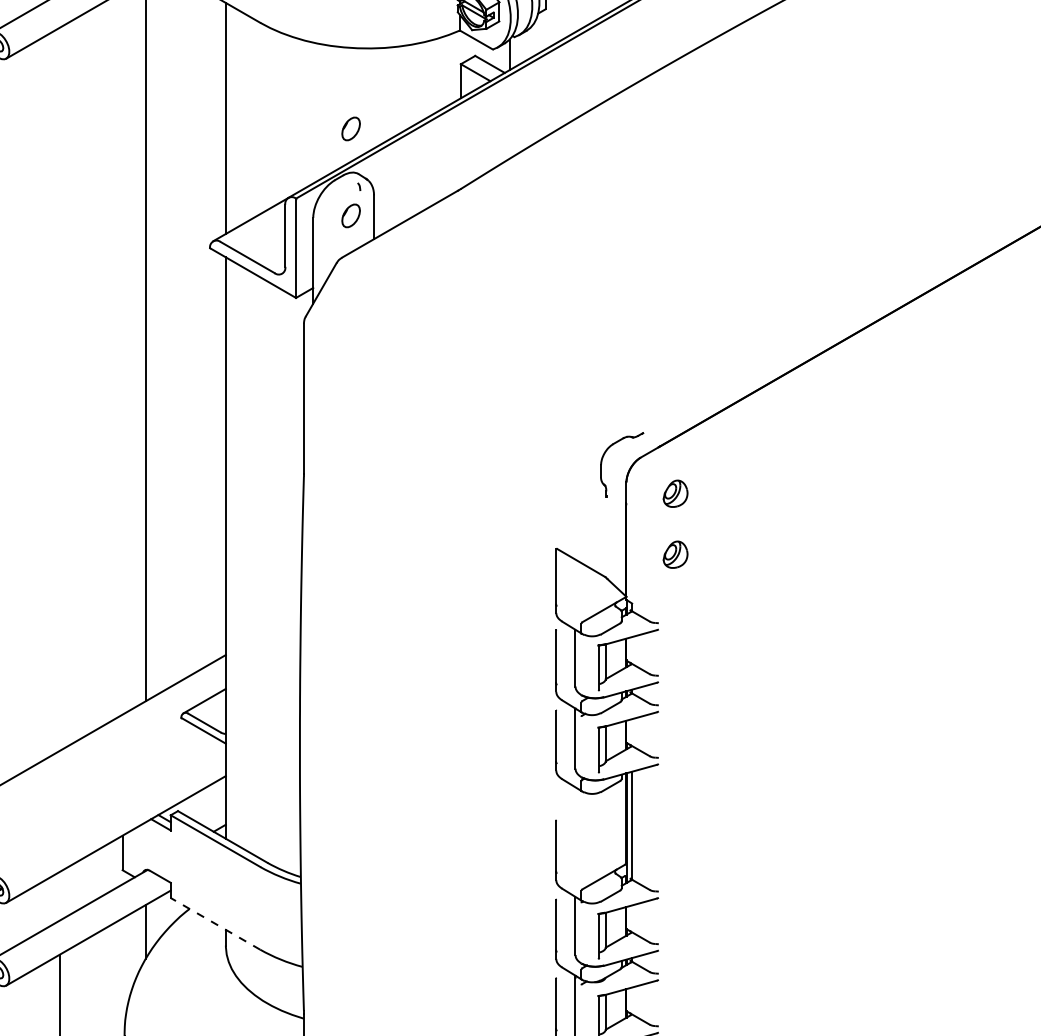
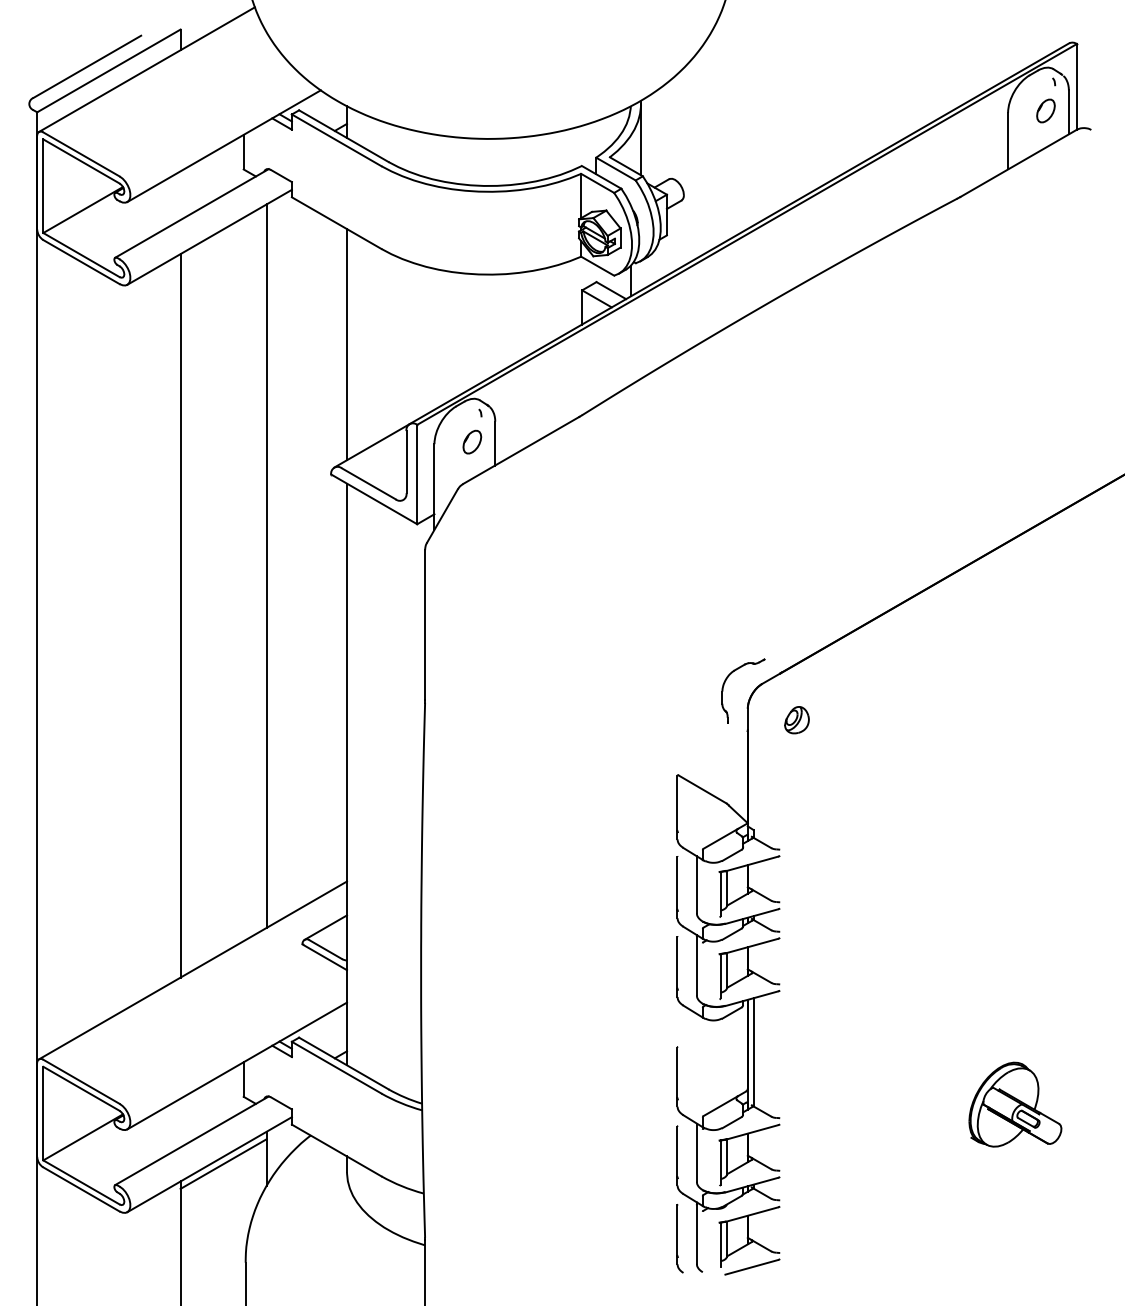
part: (351, 128) -> (472, 354), removed
line: (59, 389) -> (180, 615), added
part: (675, 555) -> (796, 781), removed
part: (894, 877) -> (1015, 1104), added
line: (215, 923) -> (336, 1150), dashed -> solid
line: (102, 936) -> (223, 1163), added

